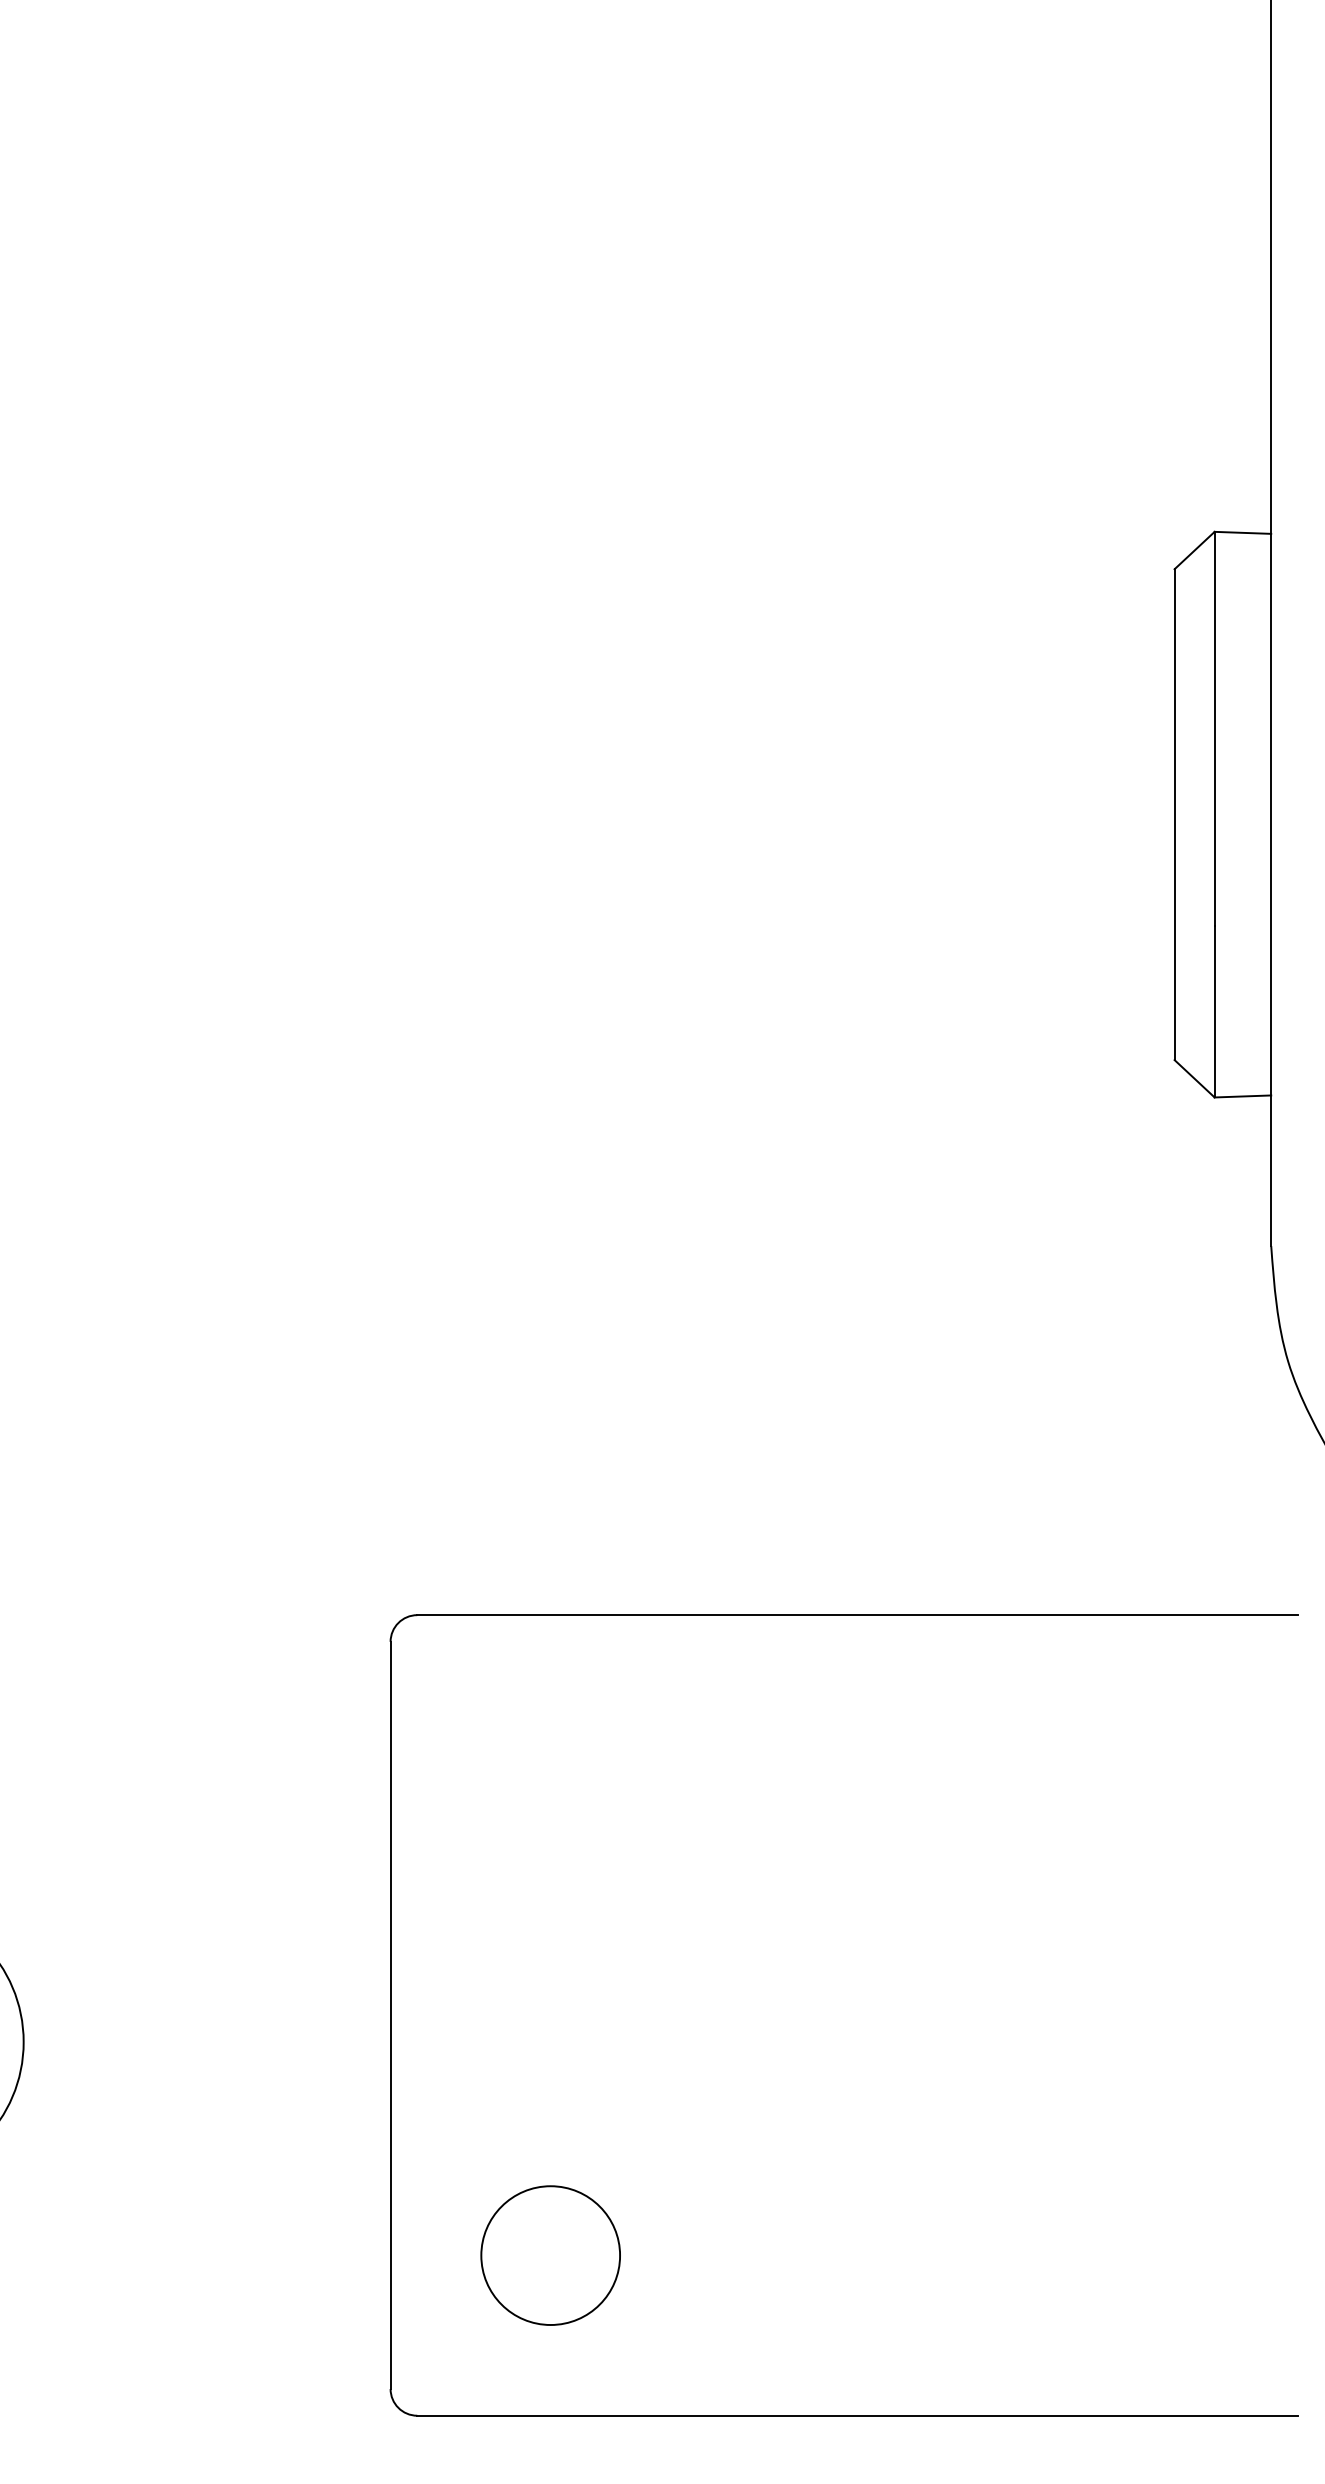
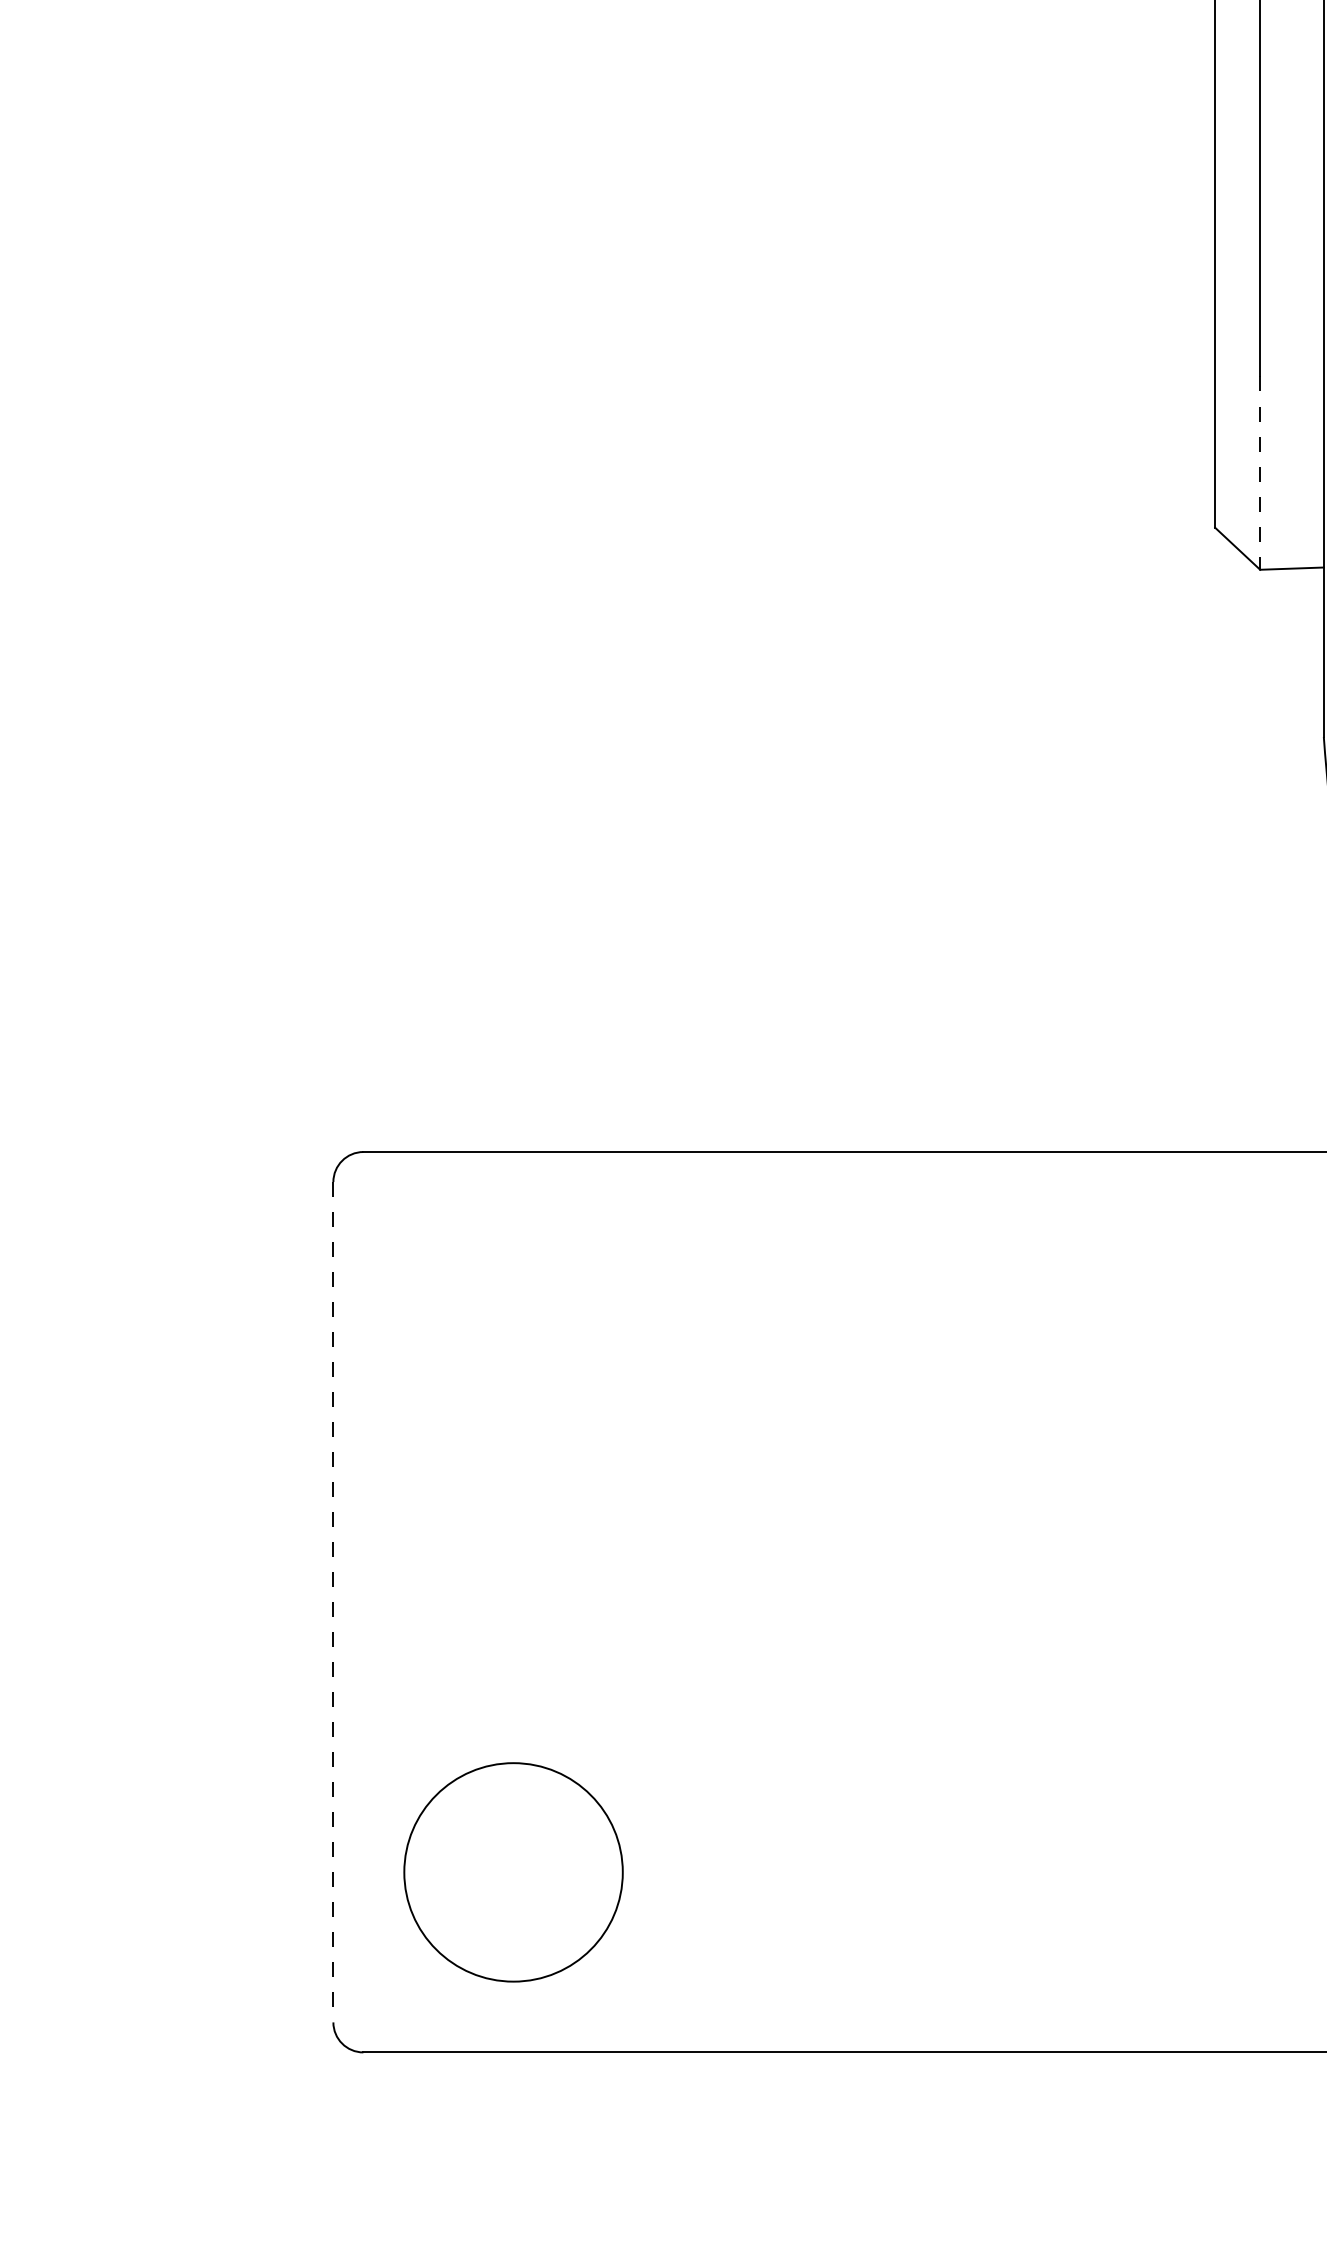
line: (1214, 1011) -> (1260, 473), solid -> dashed
line: (390, 2015) -> (333, 1602), solid -> dashed
circle: (550, 2255) -> (513, 1872), size x1.4

